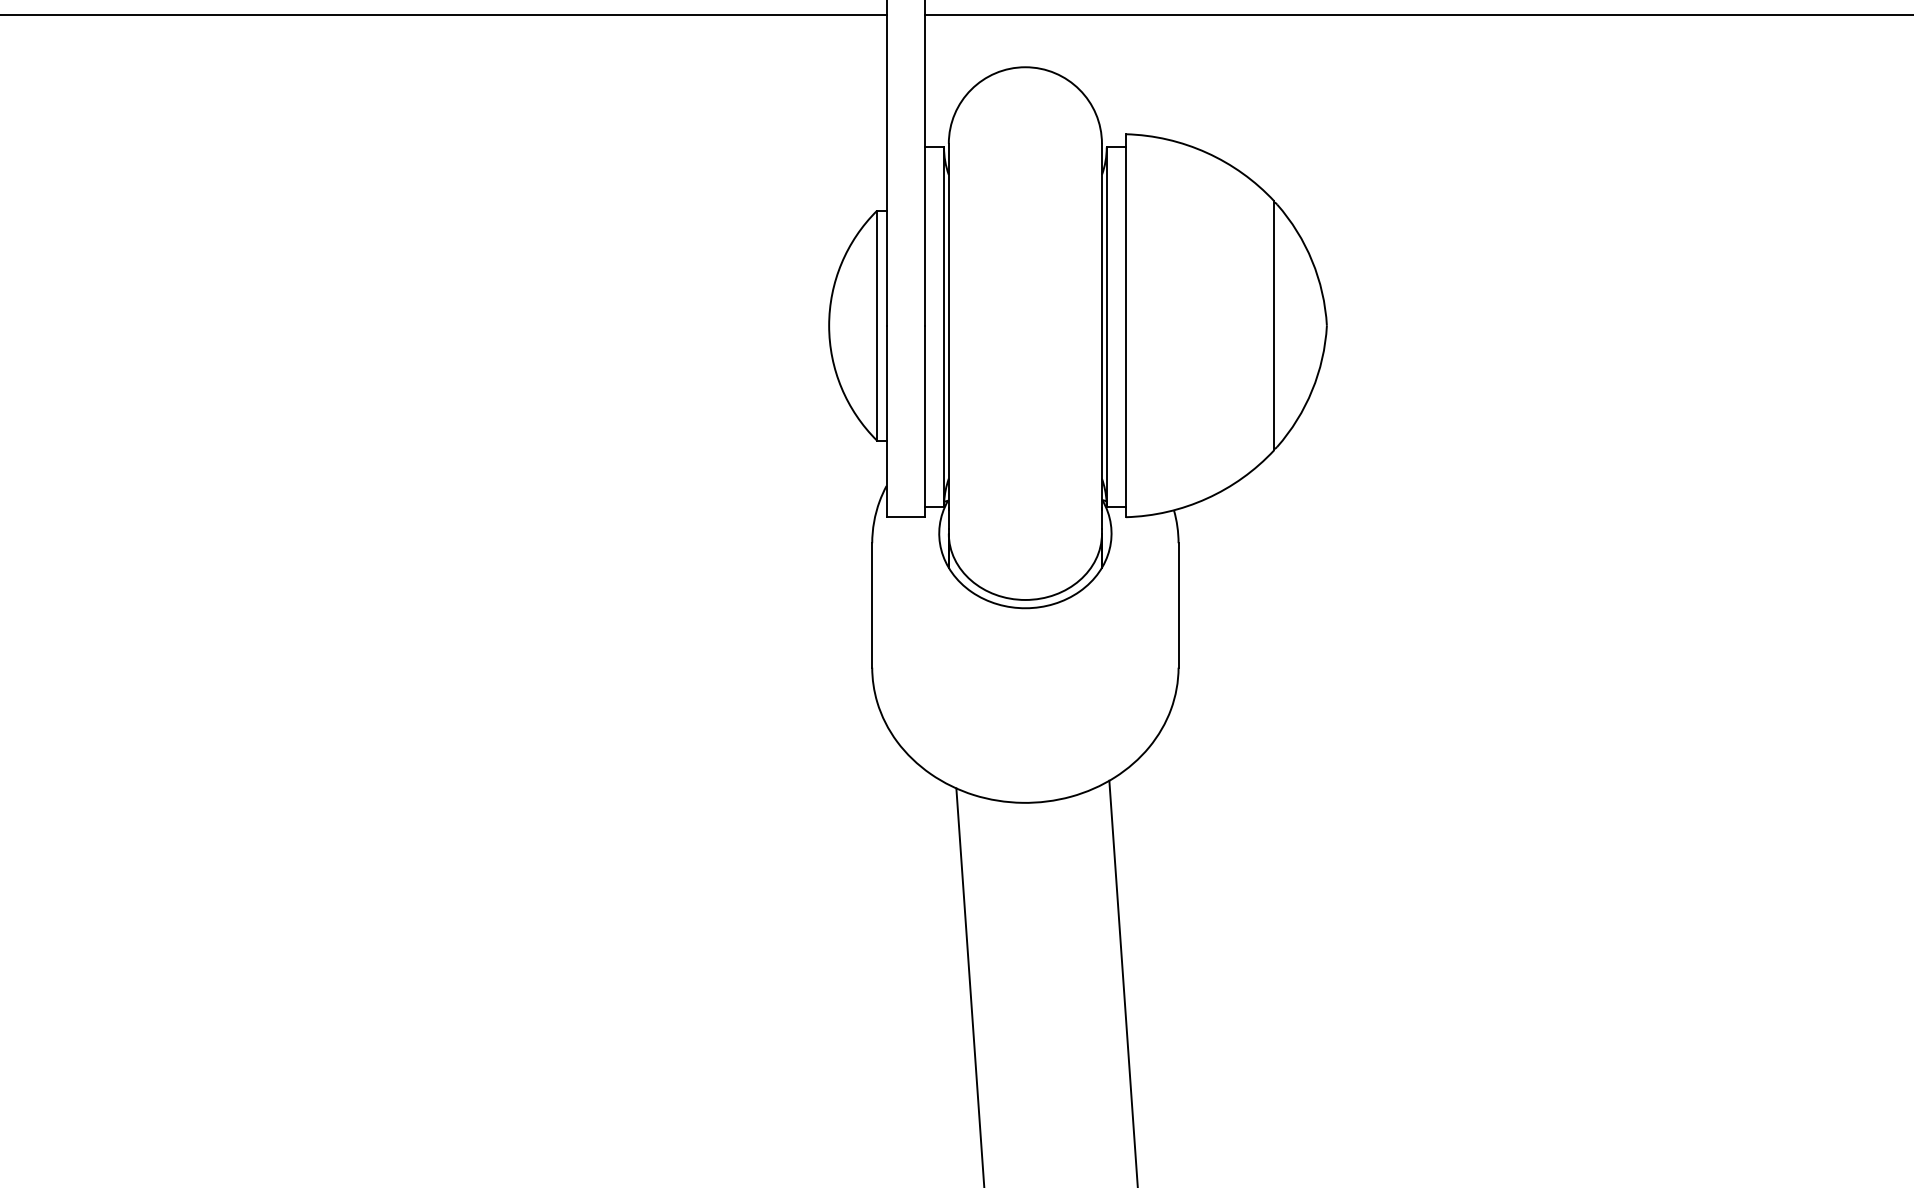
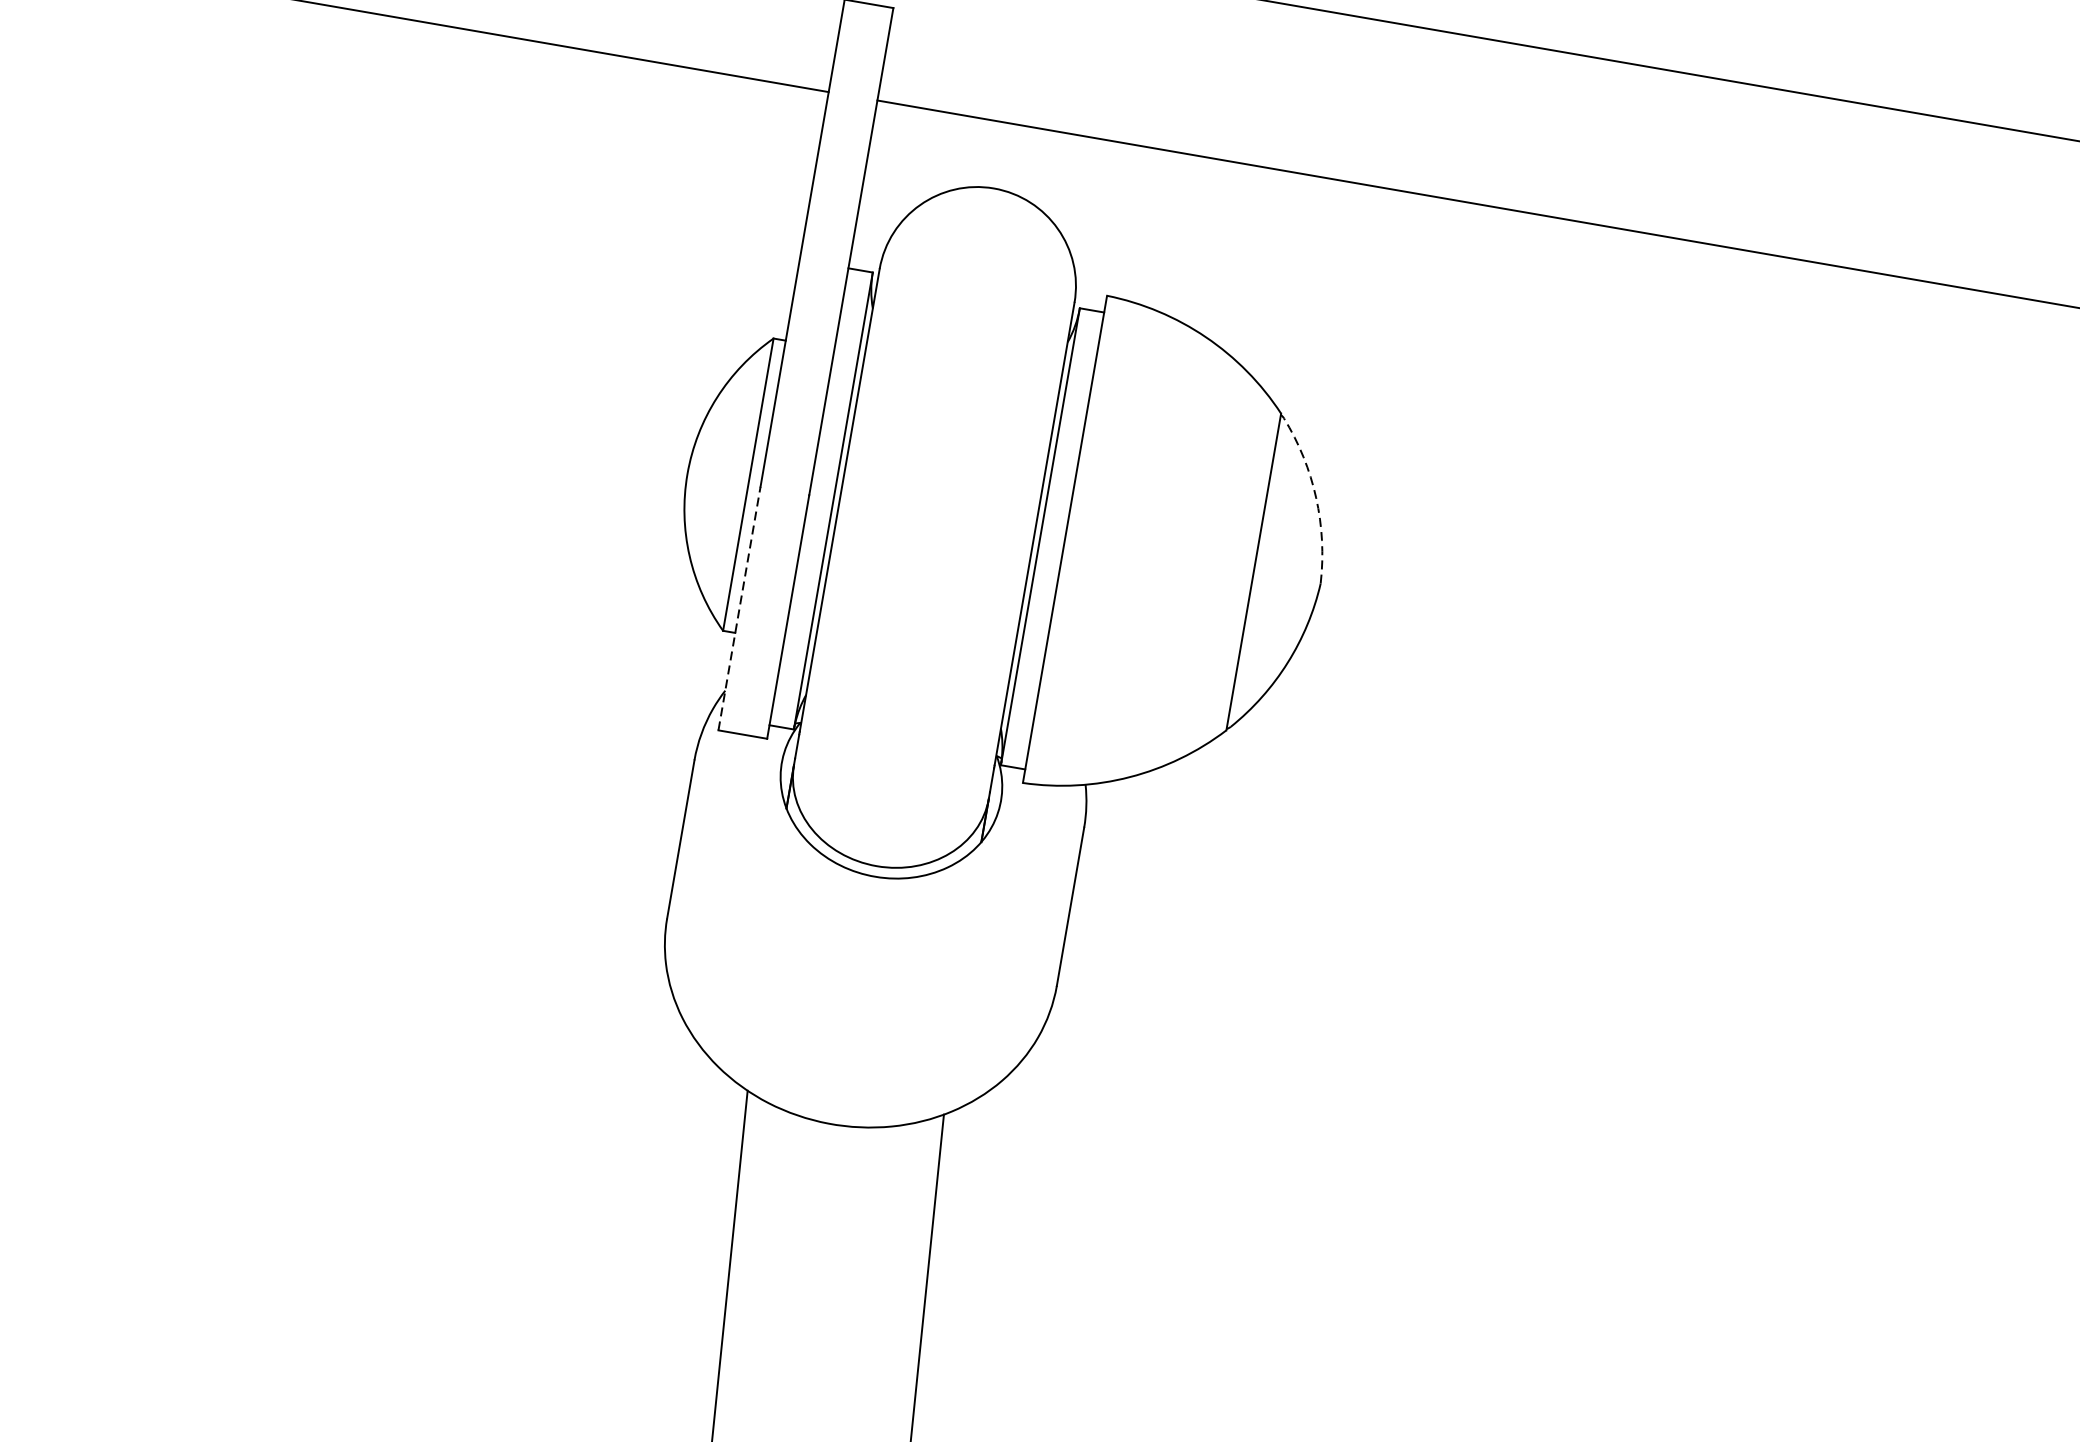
arc: (1312, 261) -> (1316, 498), solid -> dashed
line: (886, 421) -> (739, 608), solid -> dashed

